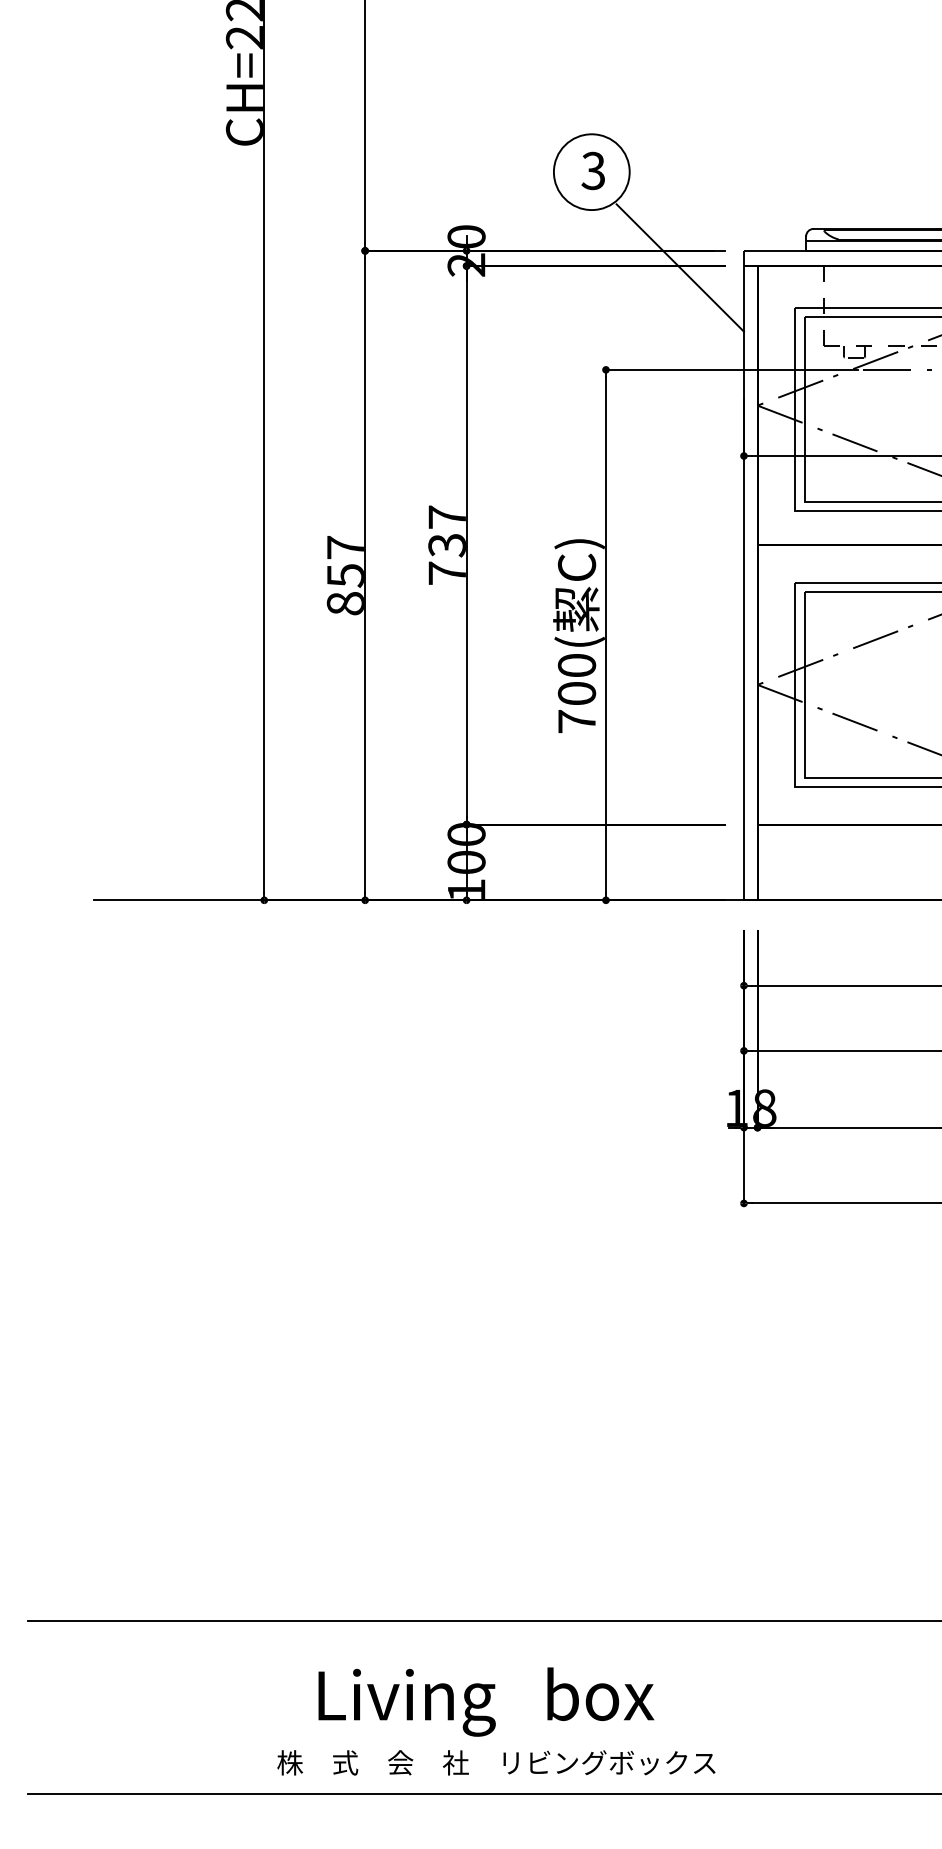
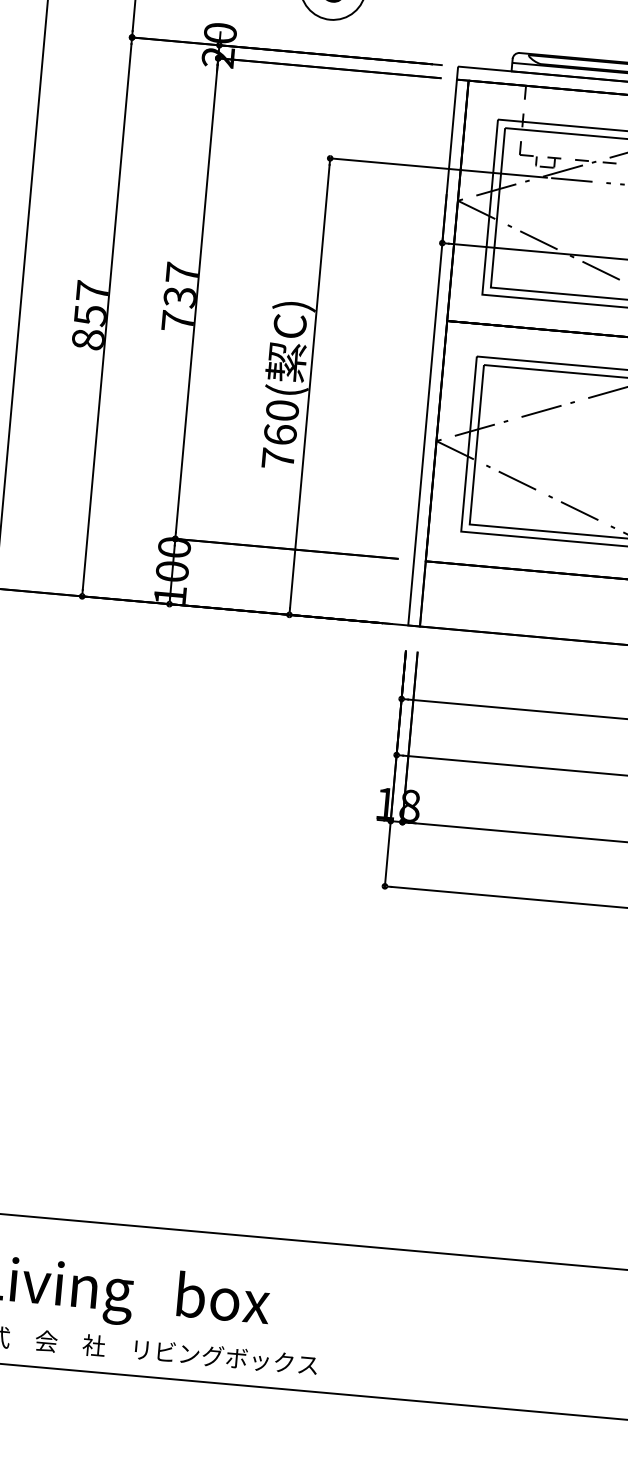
line: (680, 267) -> (402, 76), removed
text: (576, 692) -> (280, 433), 700( -> 760(

